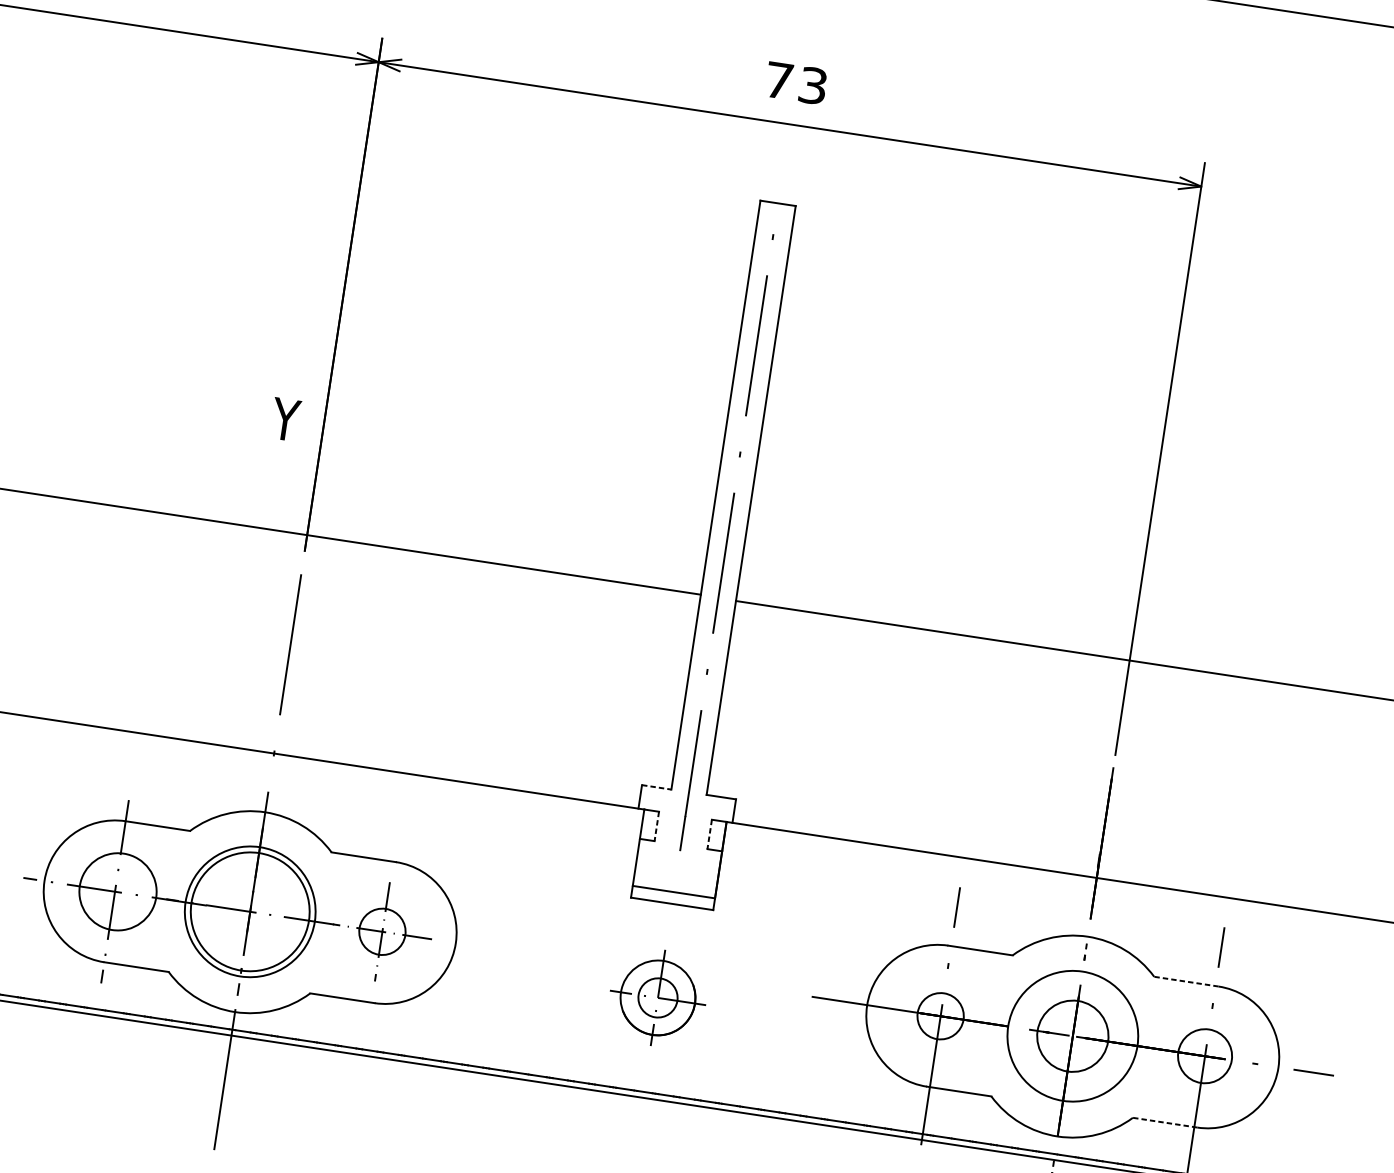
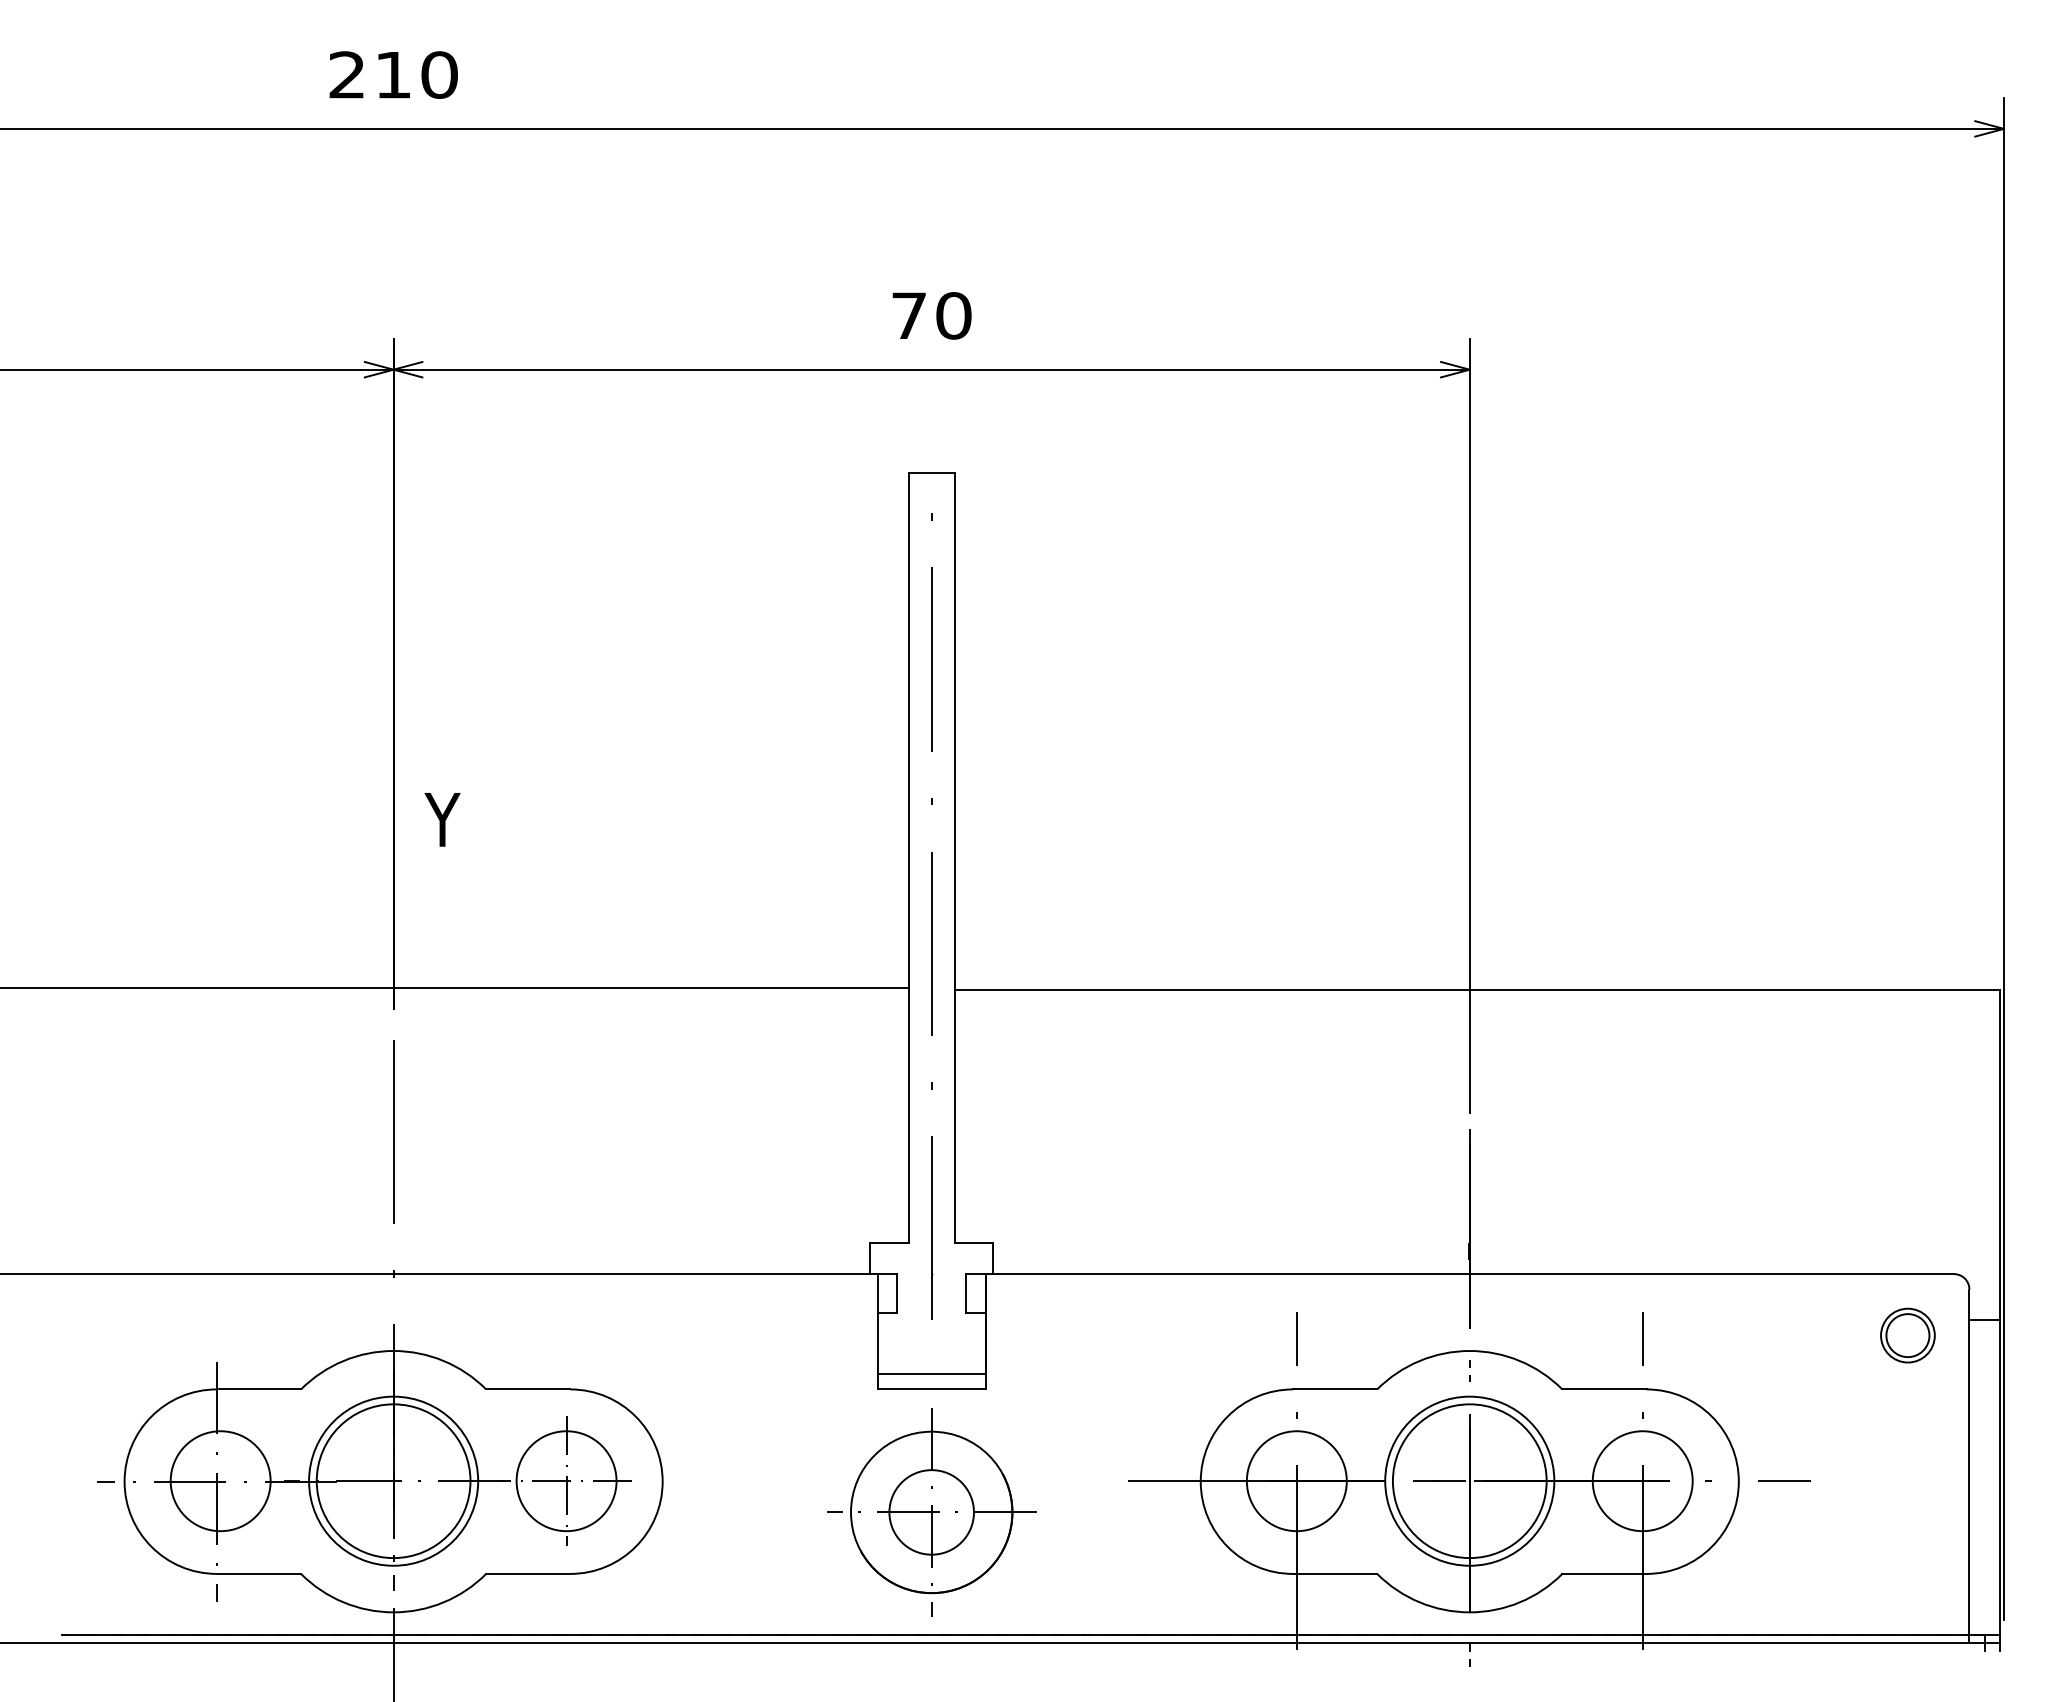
text: (812, 85) -> (953, 315), 73 -> 70
text: (285, 419) -> (442, 819), moved
line: (656, 787) -> (889, 1243), dashed -> solid
line: (657, 826) -> (897, 1293), dashed -> solid
line: (709, 834) -> (966, 1293), dashed -> solid
circle: (382, 932) -> (566, 1481), size x1.67
line: (1185, 981) -> (1603, 1389), dashed -> solid
part: (657, 997) -> (931, 1512), size x1.67
circle: (940, 1016) -> (1296, 1481), size x1.67
circle: (1072, 1036) -> (1469, 1481), size x1.67
circle: (1204, 1056) -> (1642, 1481), size x1.43
line: (1164, 1122) -> (1603, 1573), dashed -> solid

